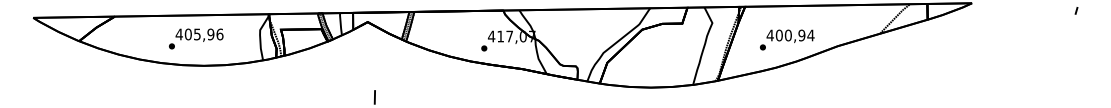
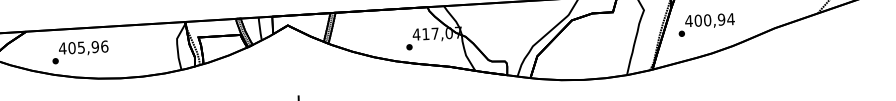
text: (196, 38) -> (80, 51), moved
text: (787, 39) -> (706, 24), moved

